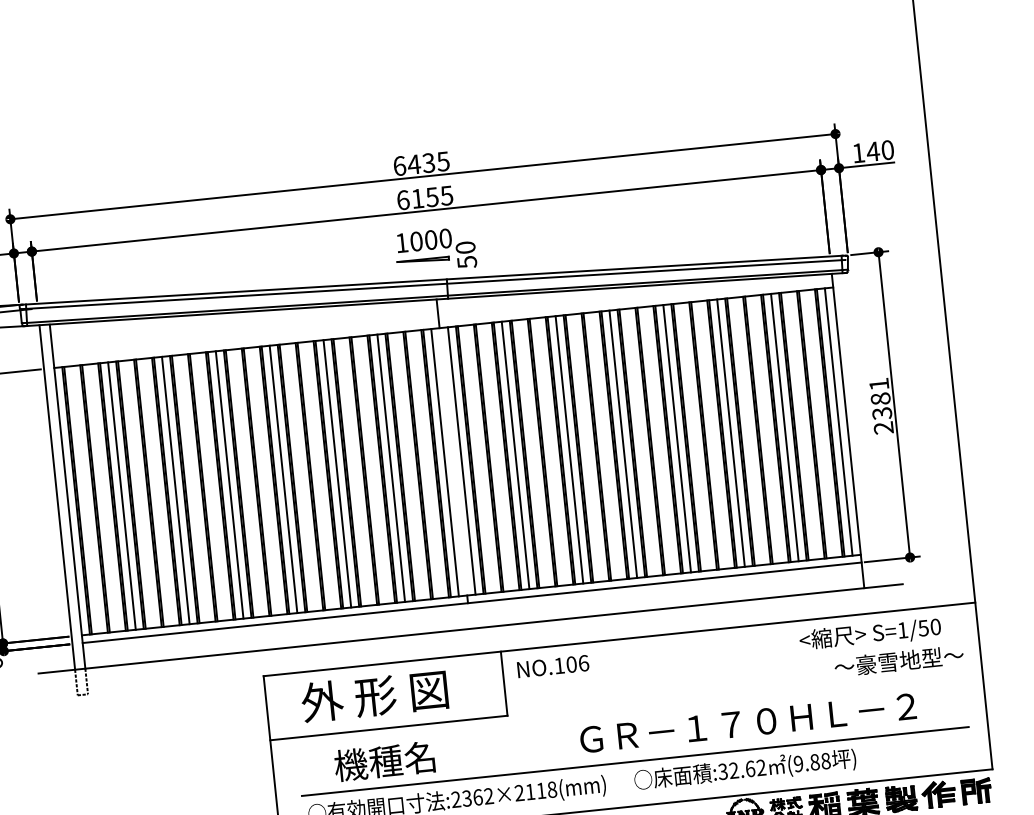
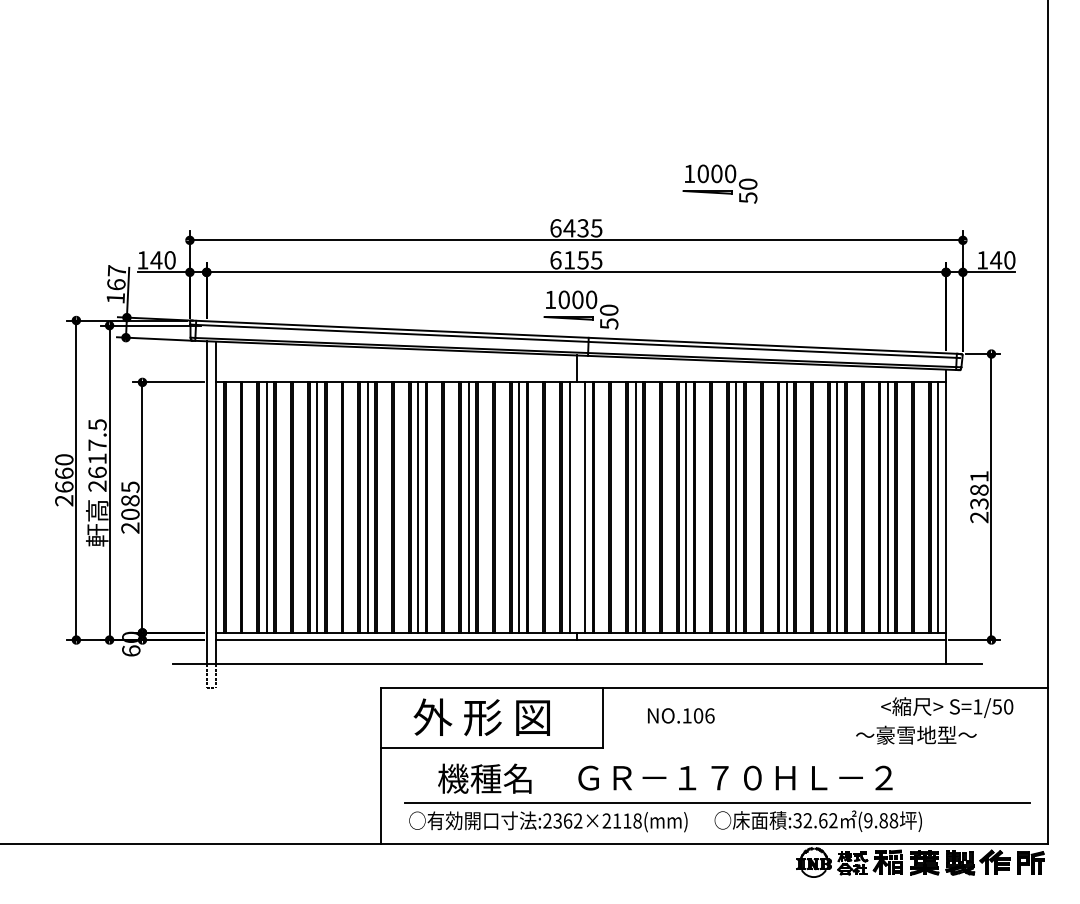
part: (569, 100) -> (719, 183), added
text: (899, 660) -> (916, 734), moved
text: (553, 666) -> (681, 715), moved
text: (748, 722) -> (735, 777), moved

